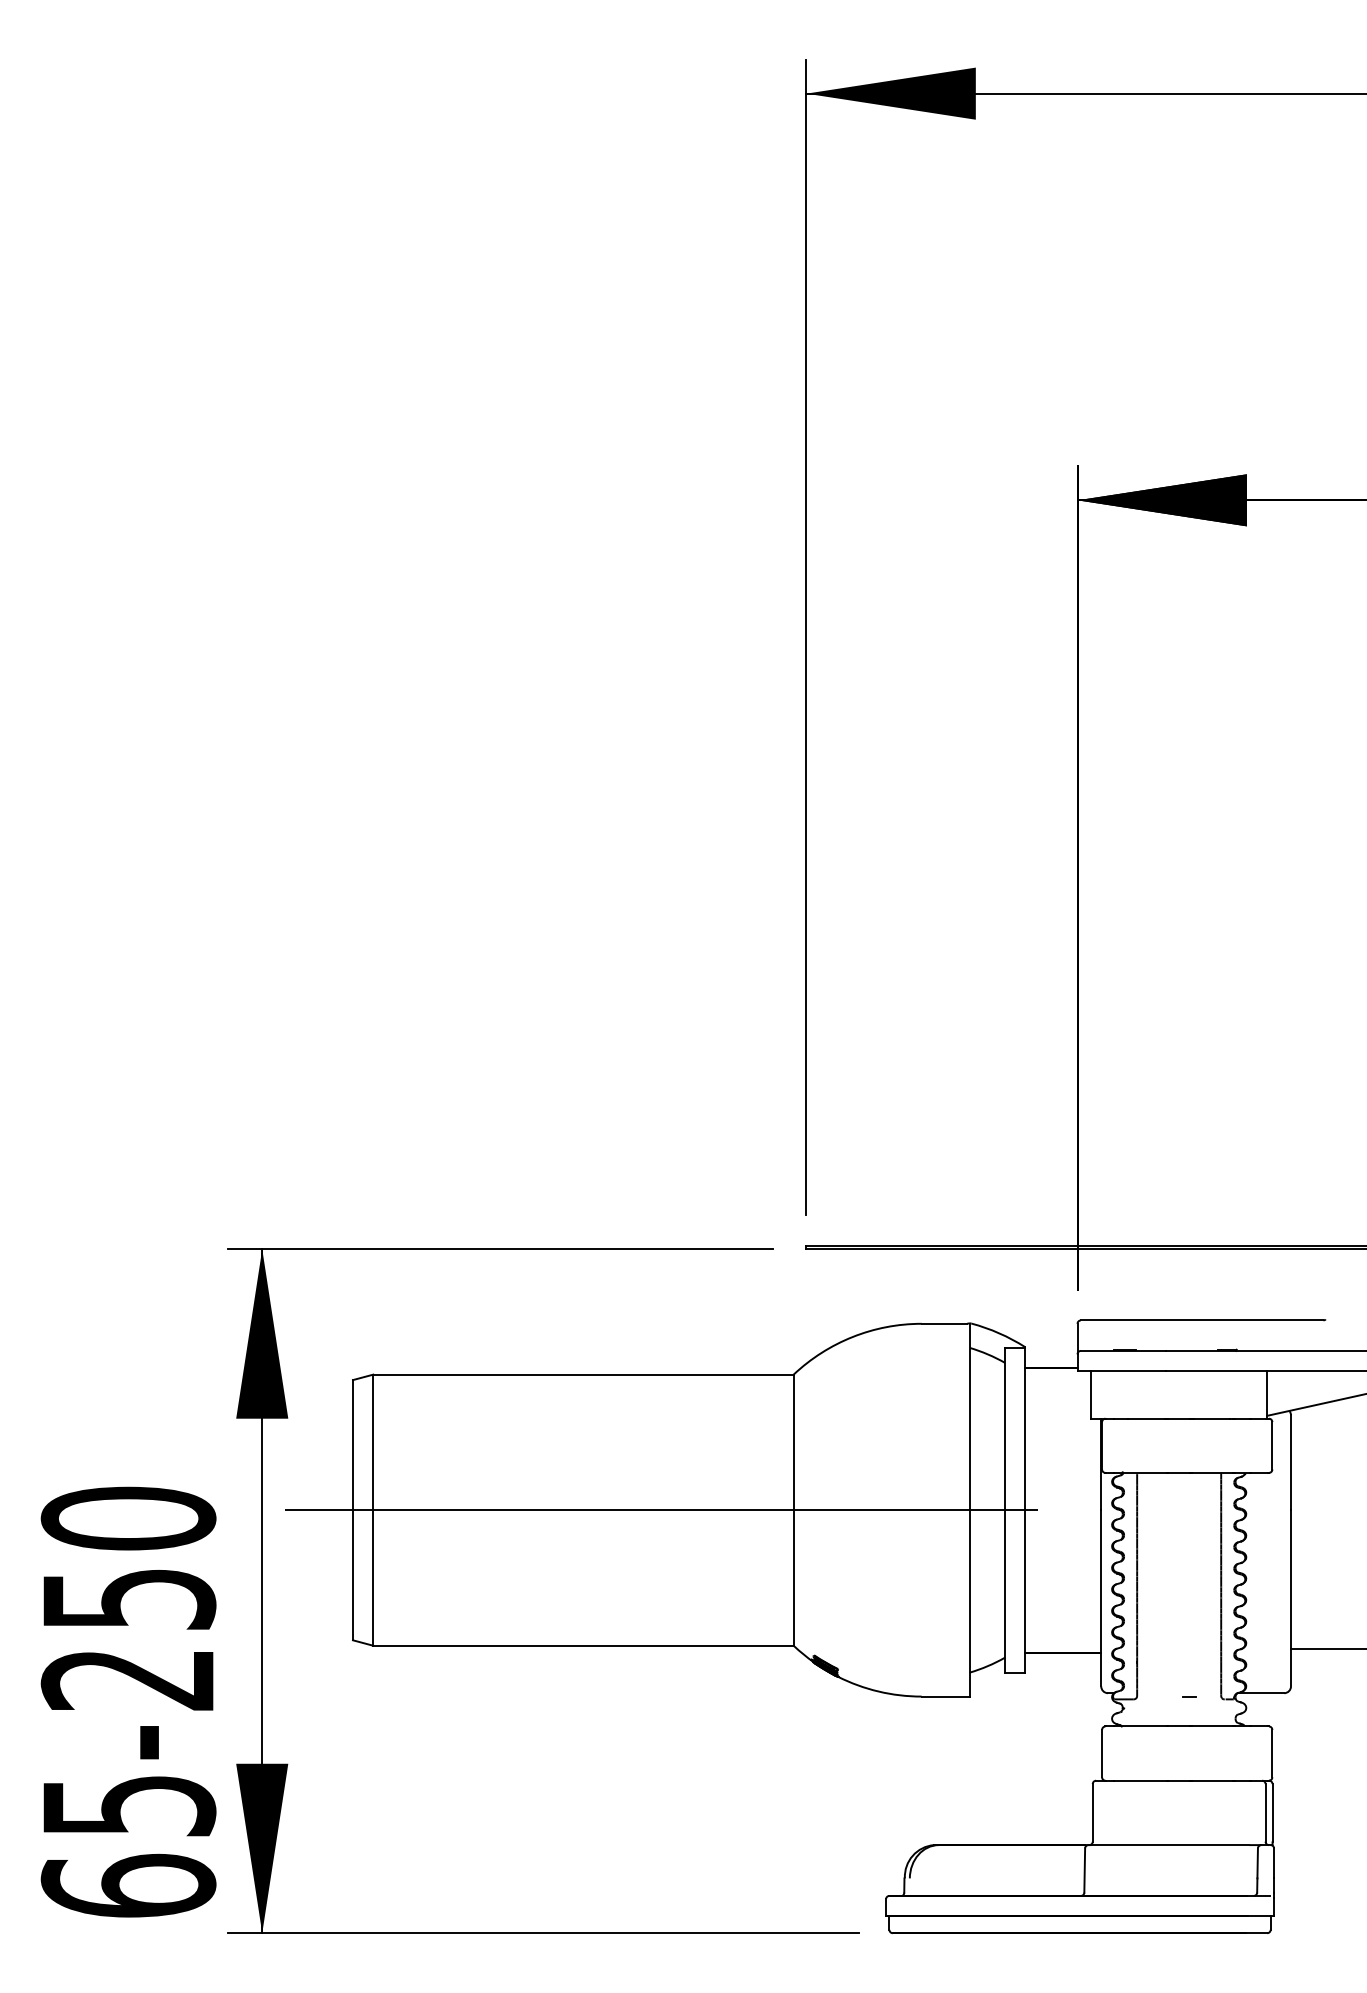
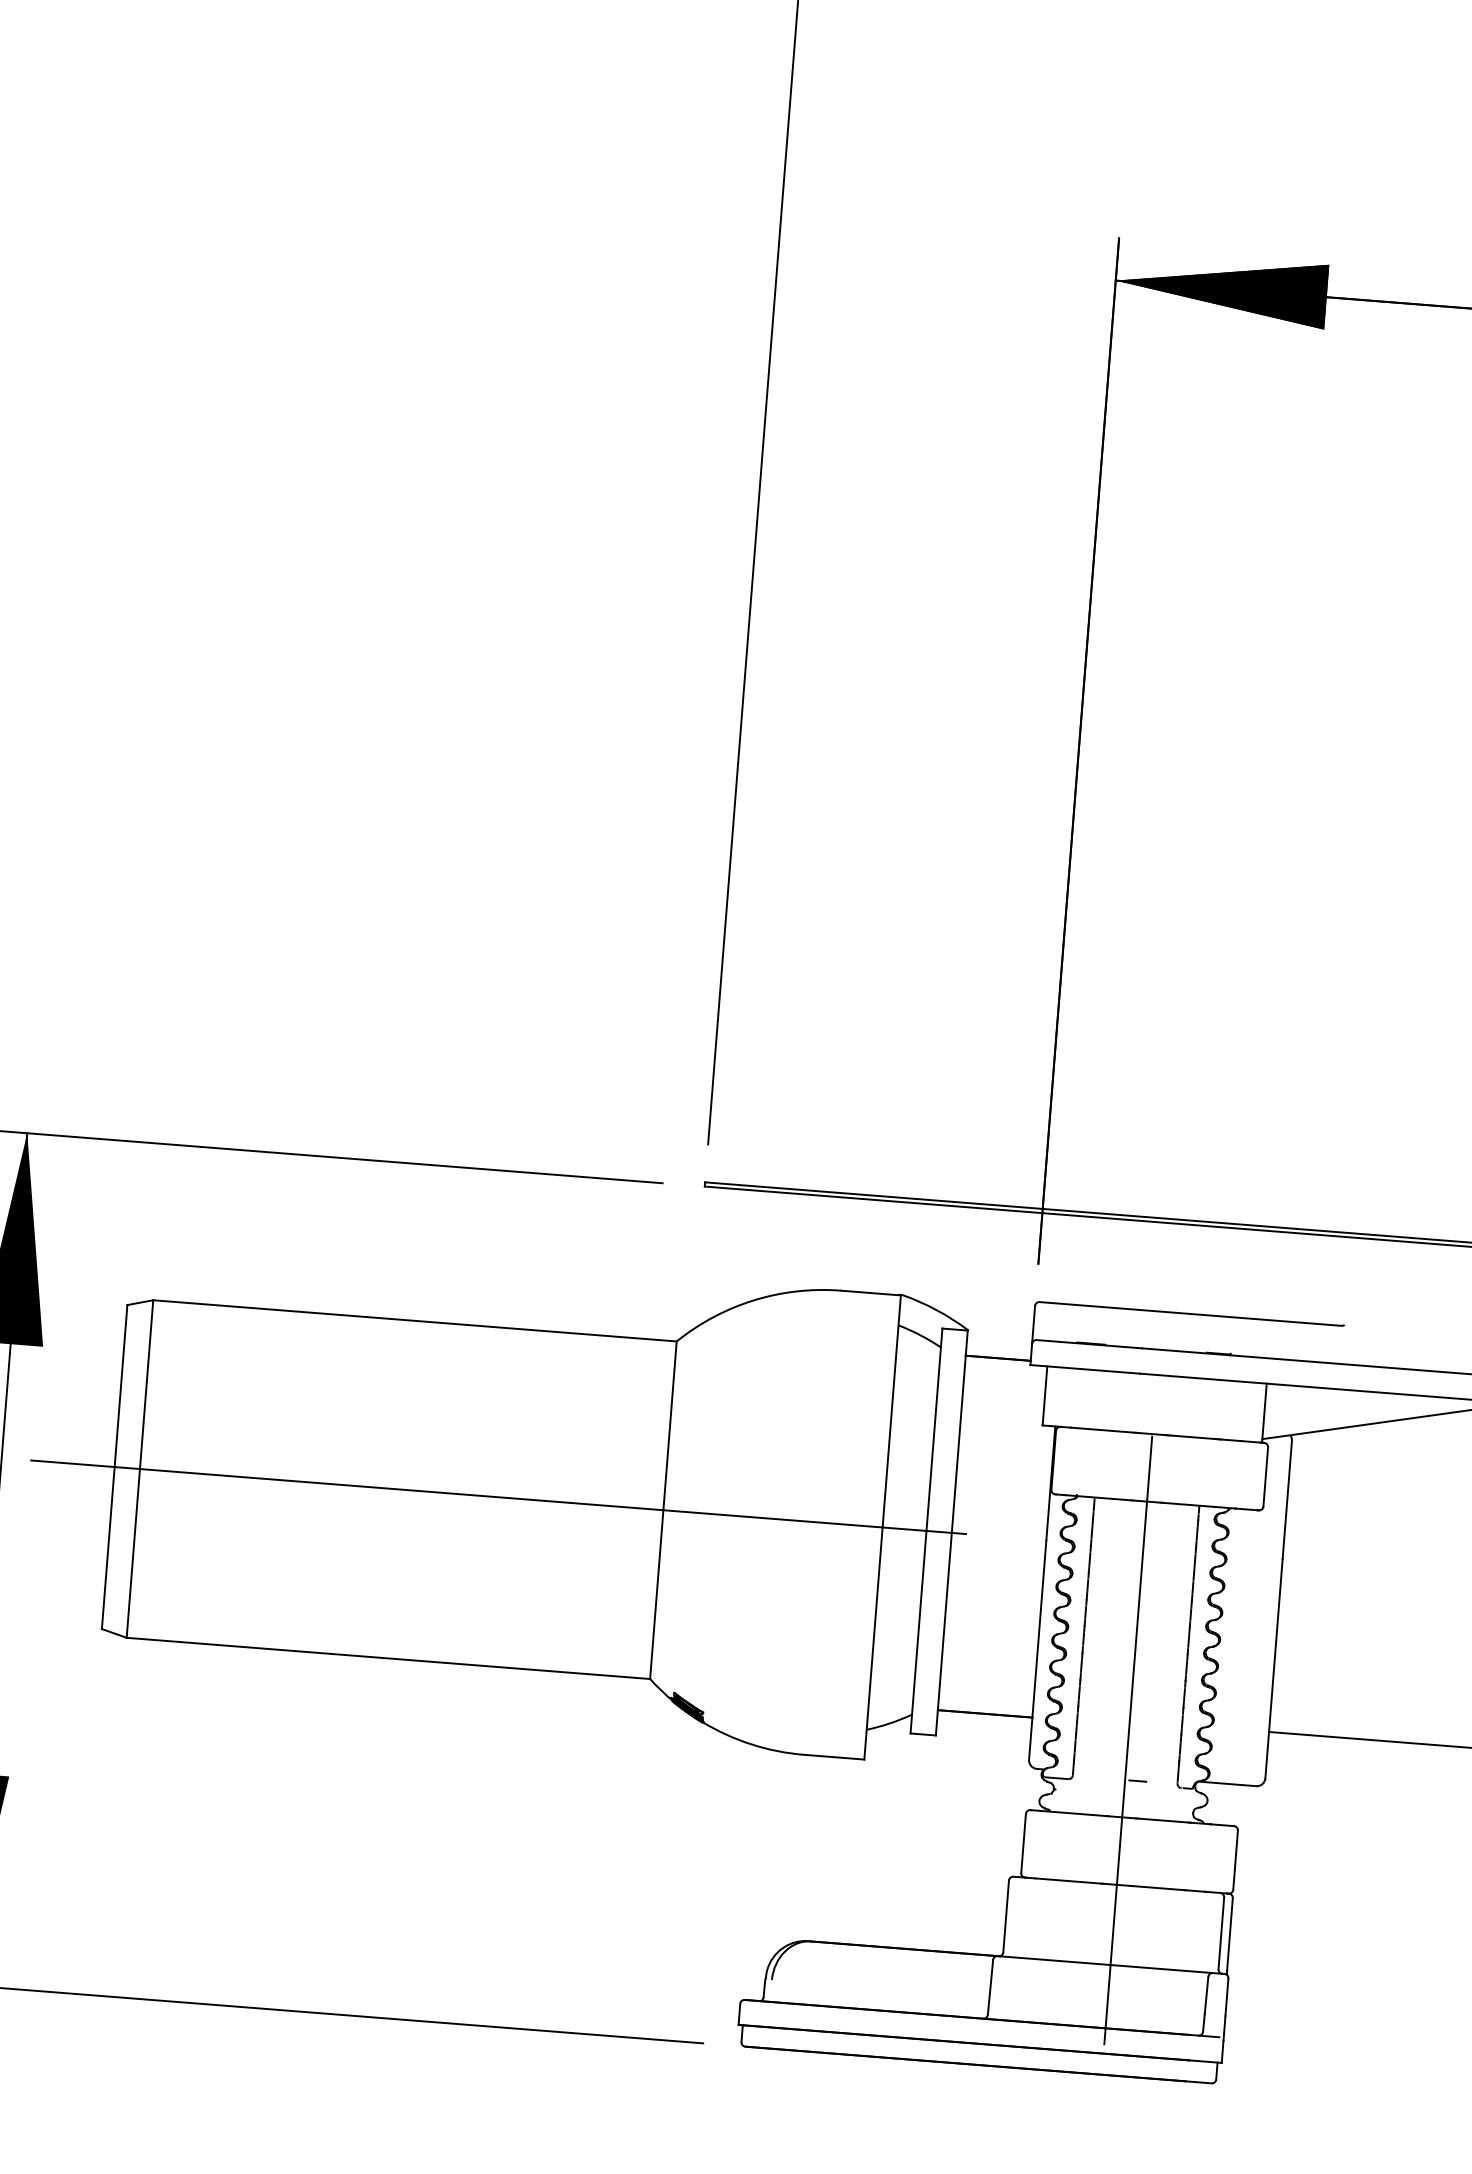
line: (1179, 1664) -> (1128, 1740), added

